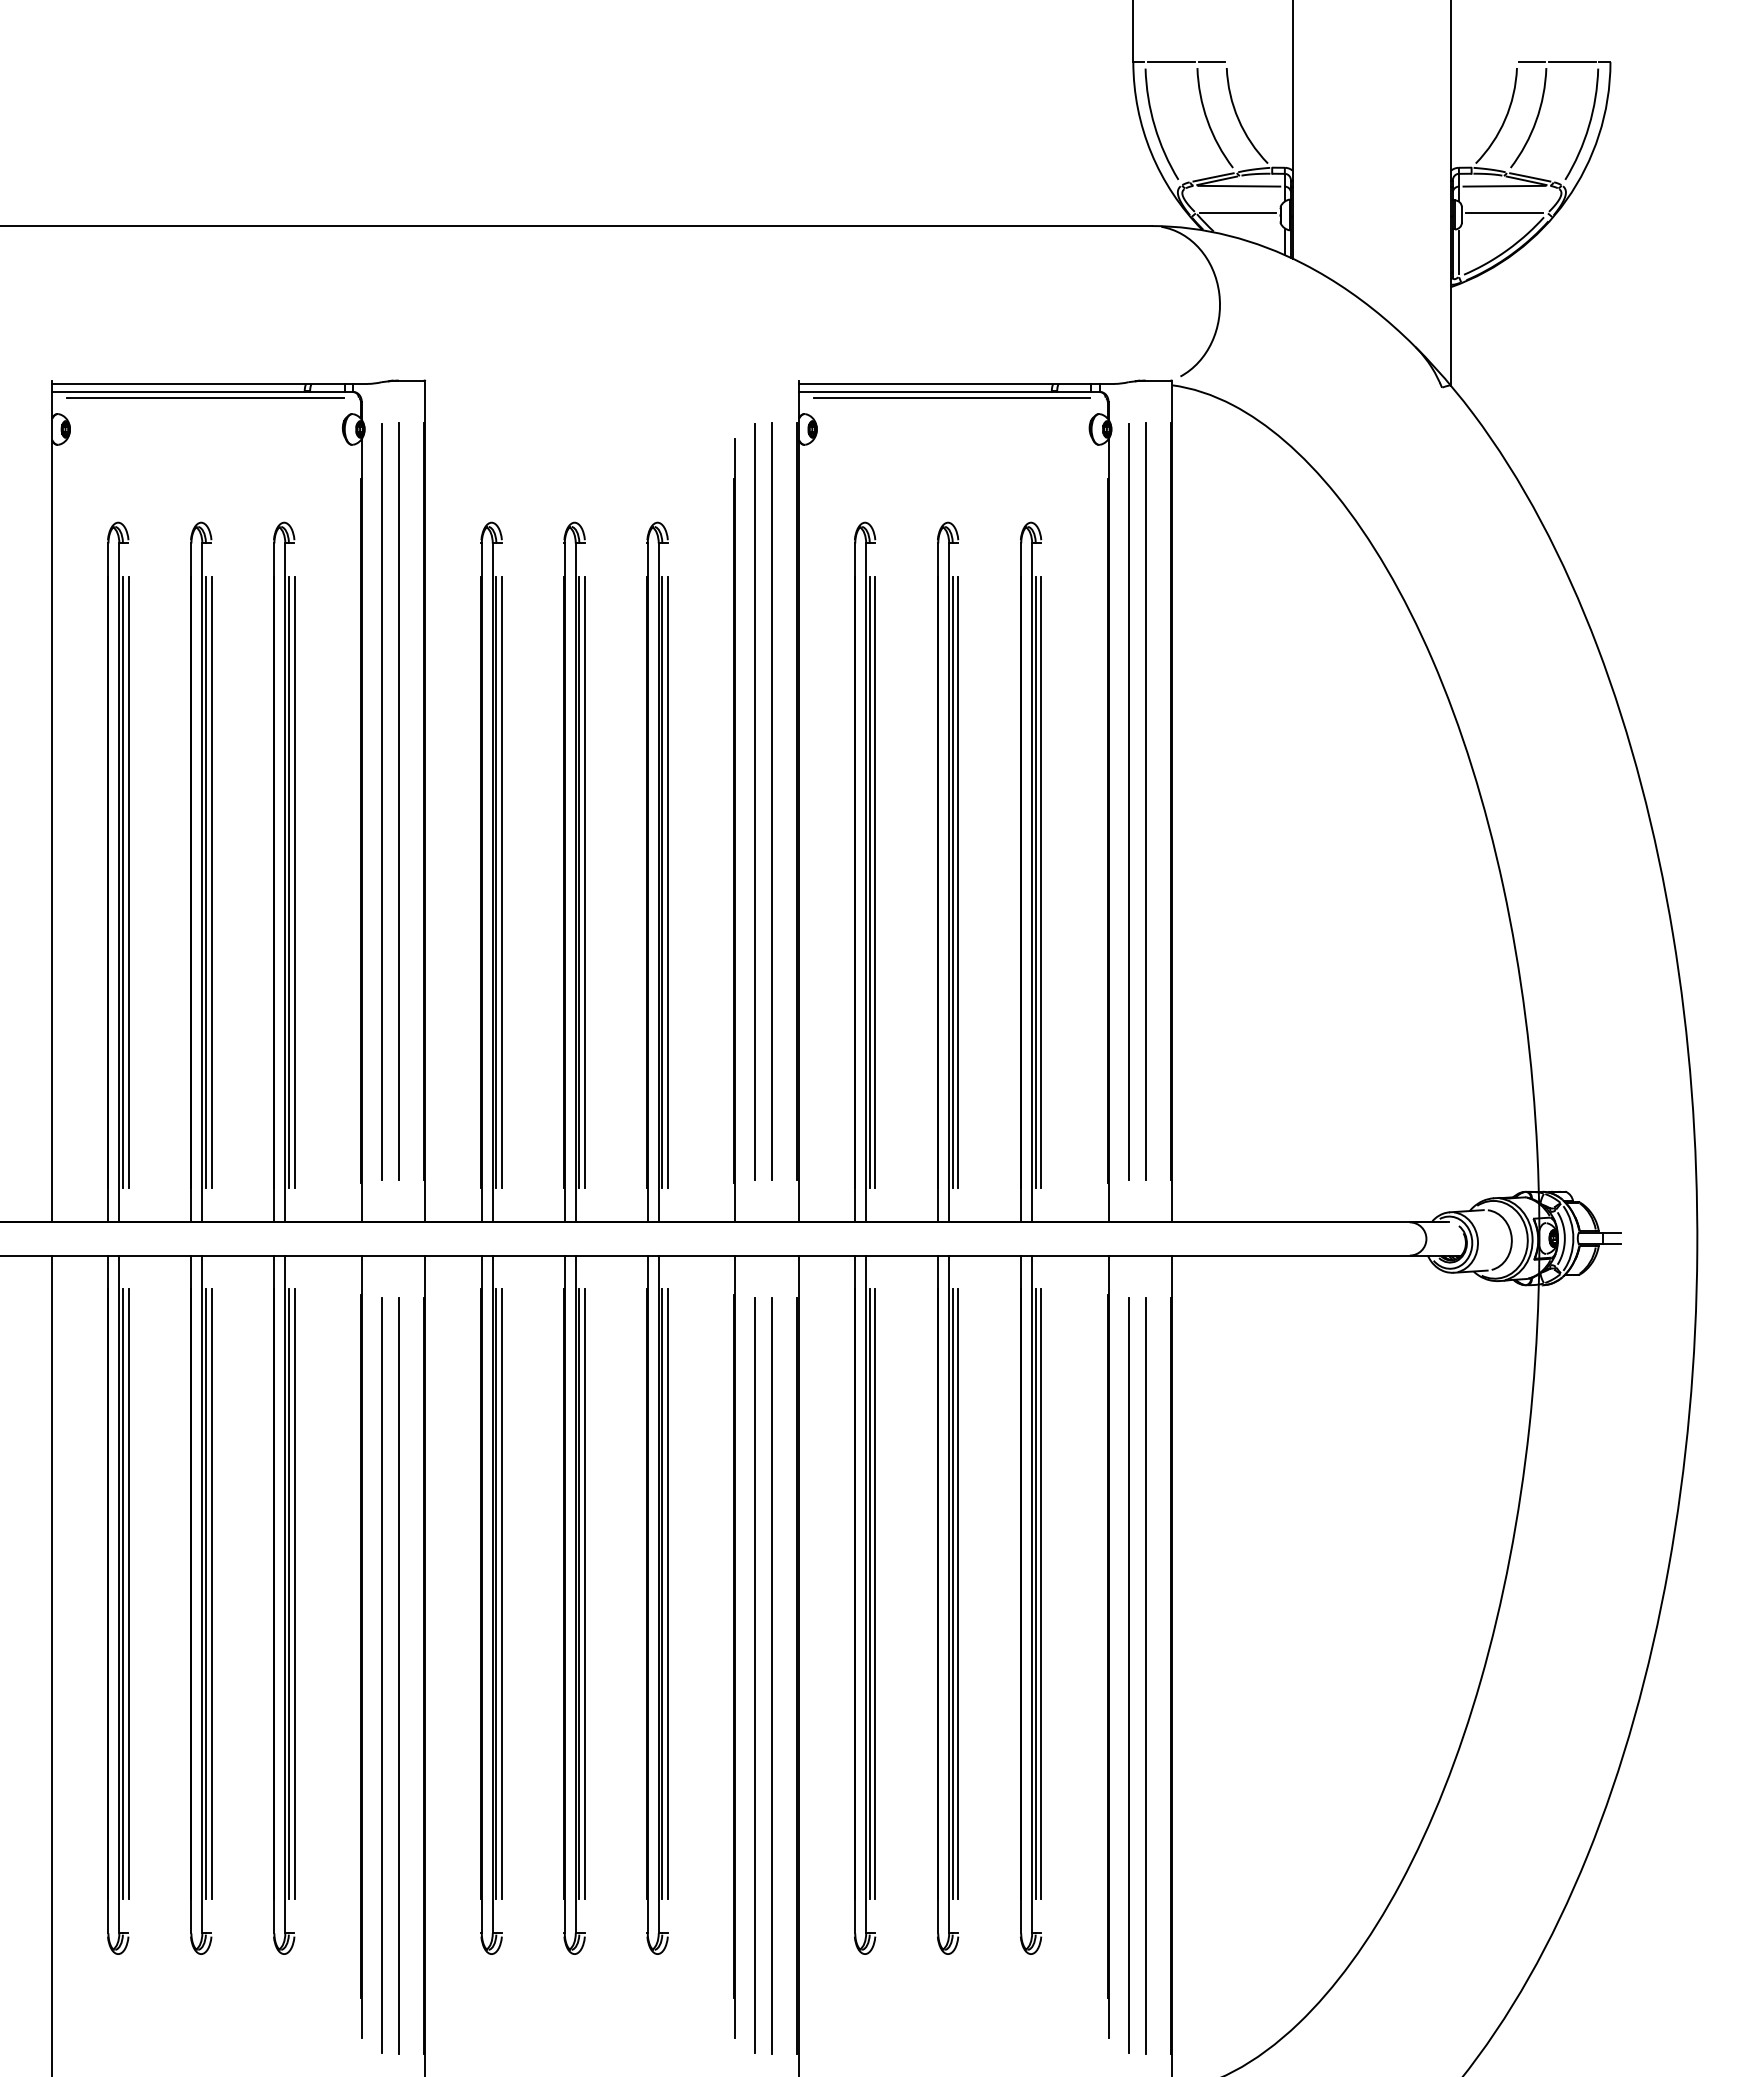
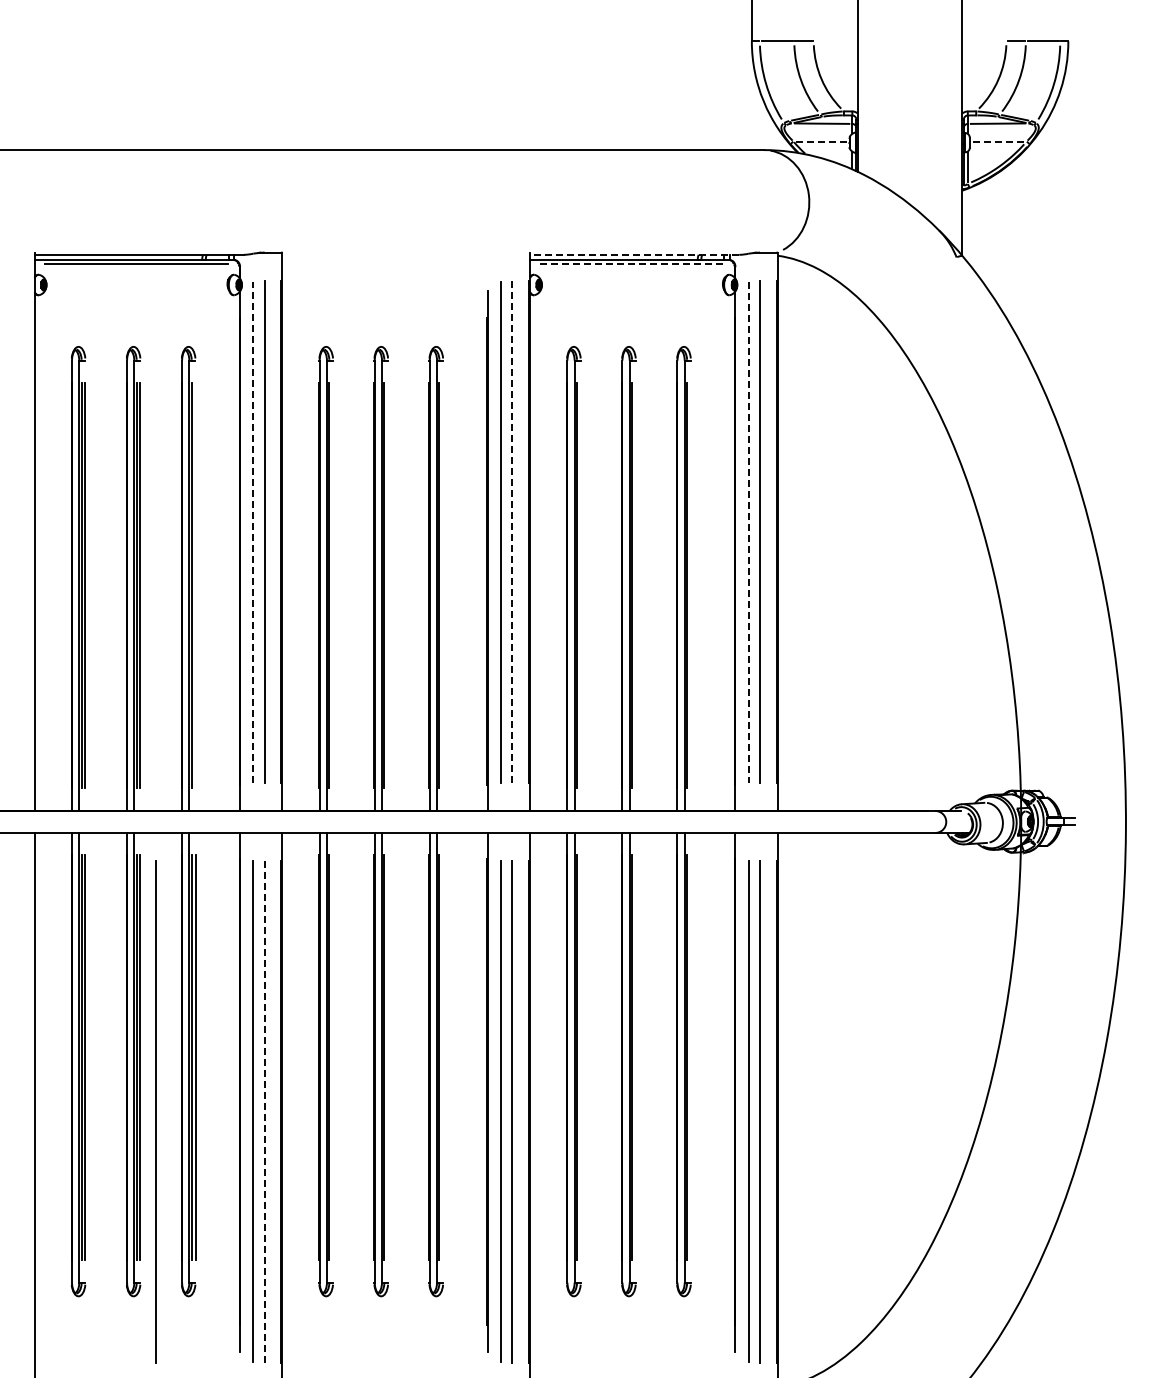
line: (1238, 213) -> (821, 141), solid -> dashed
line: (1505, 213) -> (998, 141), solid -> dashed
line: (956, 383) -> (634, 254), solid -> dashed
line: (951, 398) -> (631, 264), solid -> dashed
line: (772, 801) -> (512, 531), solid -> dashed
line: (382, 802) -> (253, 532), solid -> dashed
line: (1128, 802) -> (748, 532), solid -> dashed
line: (294, 882) -> (195, 585), removed
line: (502, 882) -> (333, 585), removed
line: (585, 882) -> (388, 585), removed
line: (668, 882) -> (443, 585), removed
line: (875, 882) -> (580, 585), removed
line: (957, 882) -> (635, 585), removed
line: (1040, 882) -> (690, 585), removed
line: (502, 1594) -> (333, 1057), removed
line: (585, 1594) -> (388, 1057), removed
line: (668, 1594) -> (443, 1057), removed
line: (875, 1594) -> (580, 1057), removed
line: (957, 1594) -> (635, 1057), removed
line: (1040, 1594) -> (690, 1057), removed
line: (234, 1675) -> (155, 1111), added
line: (398, 1675) -> (264, 1111), solid -> dashed

